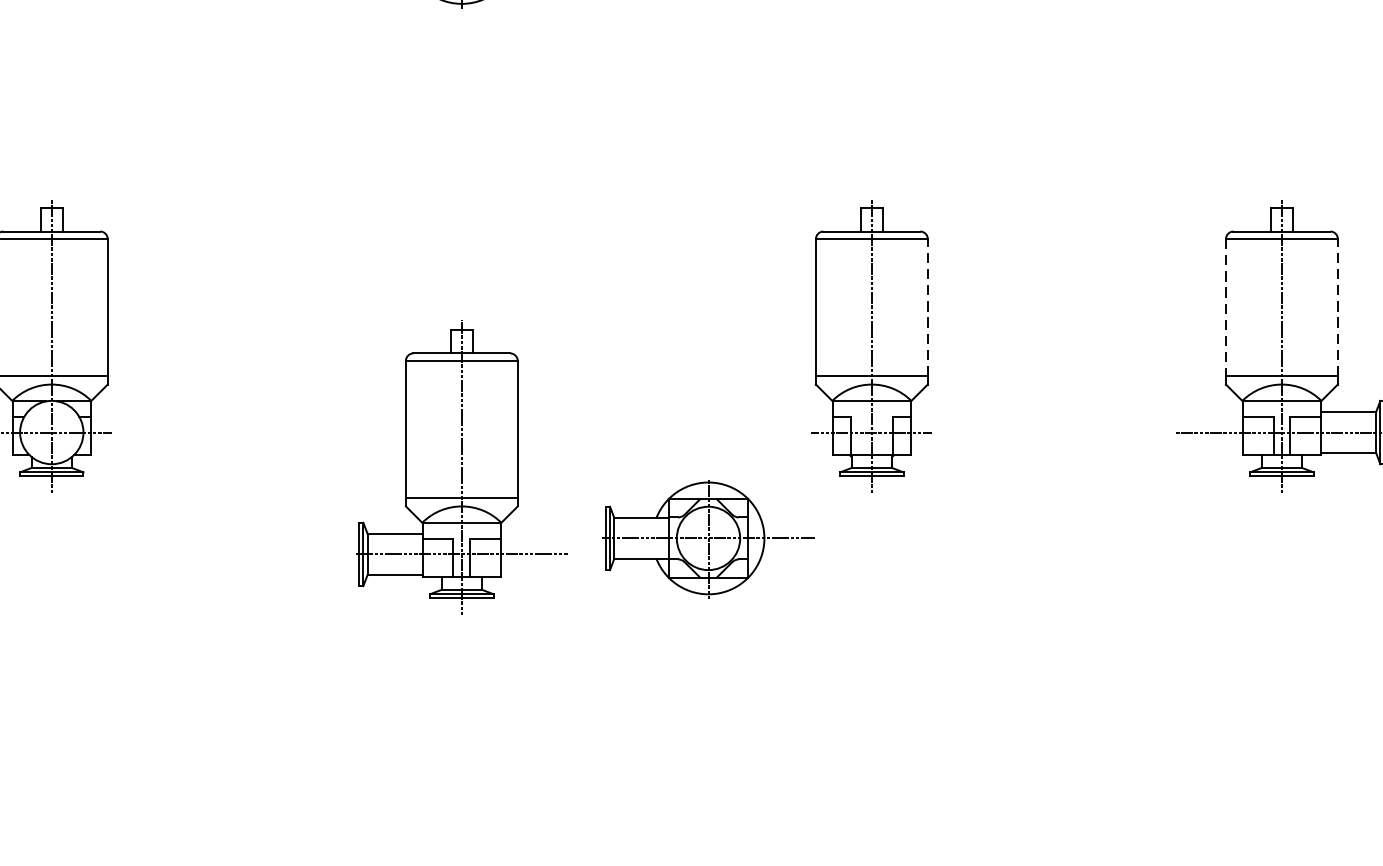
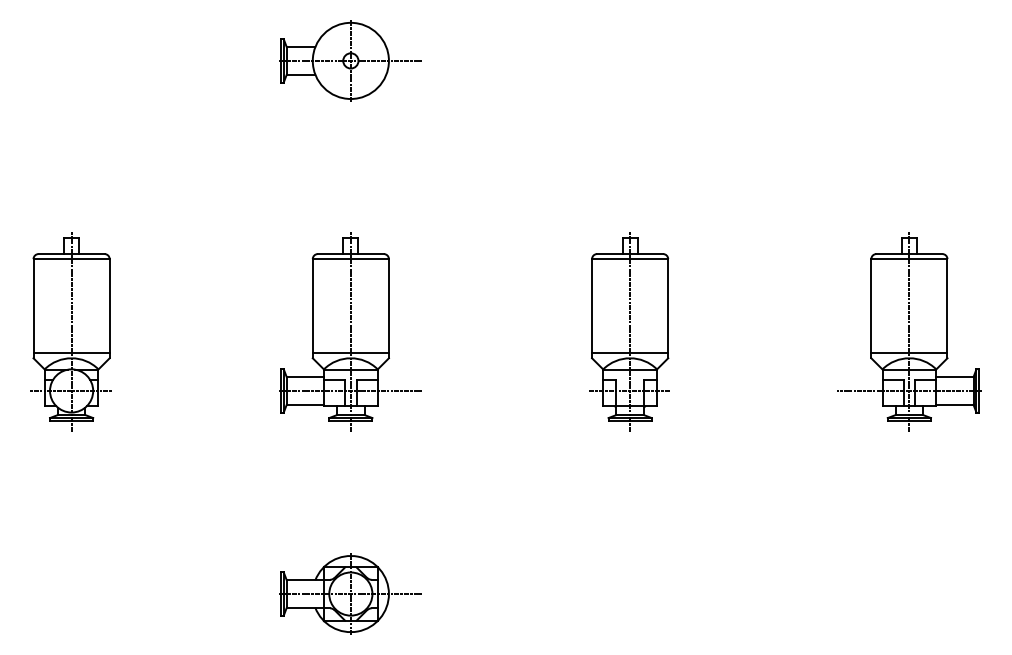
line: (928, 307) -> (668, 305), dashed -> solid
line: (1226, 307) -> (871, 305), dashed -> solid
line: (1337, 307) -> (947, 305), dashed -> solid
part: (461, 467) -> (350, 331), moved
part: (707, 537) -> (350, 593), moved

